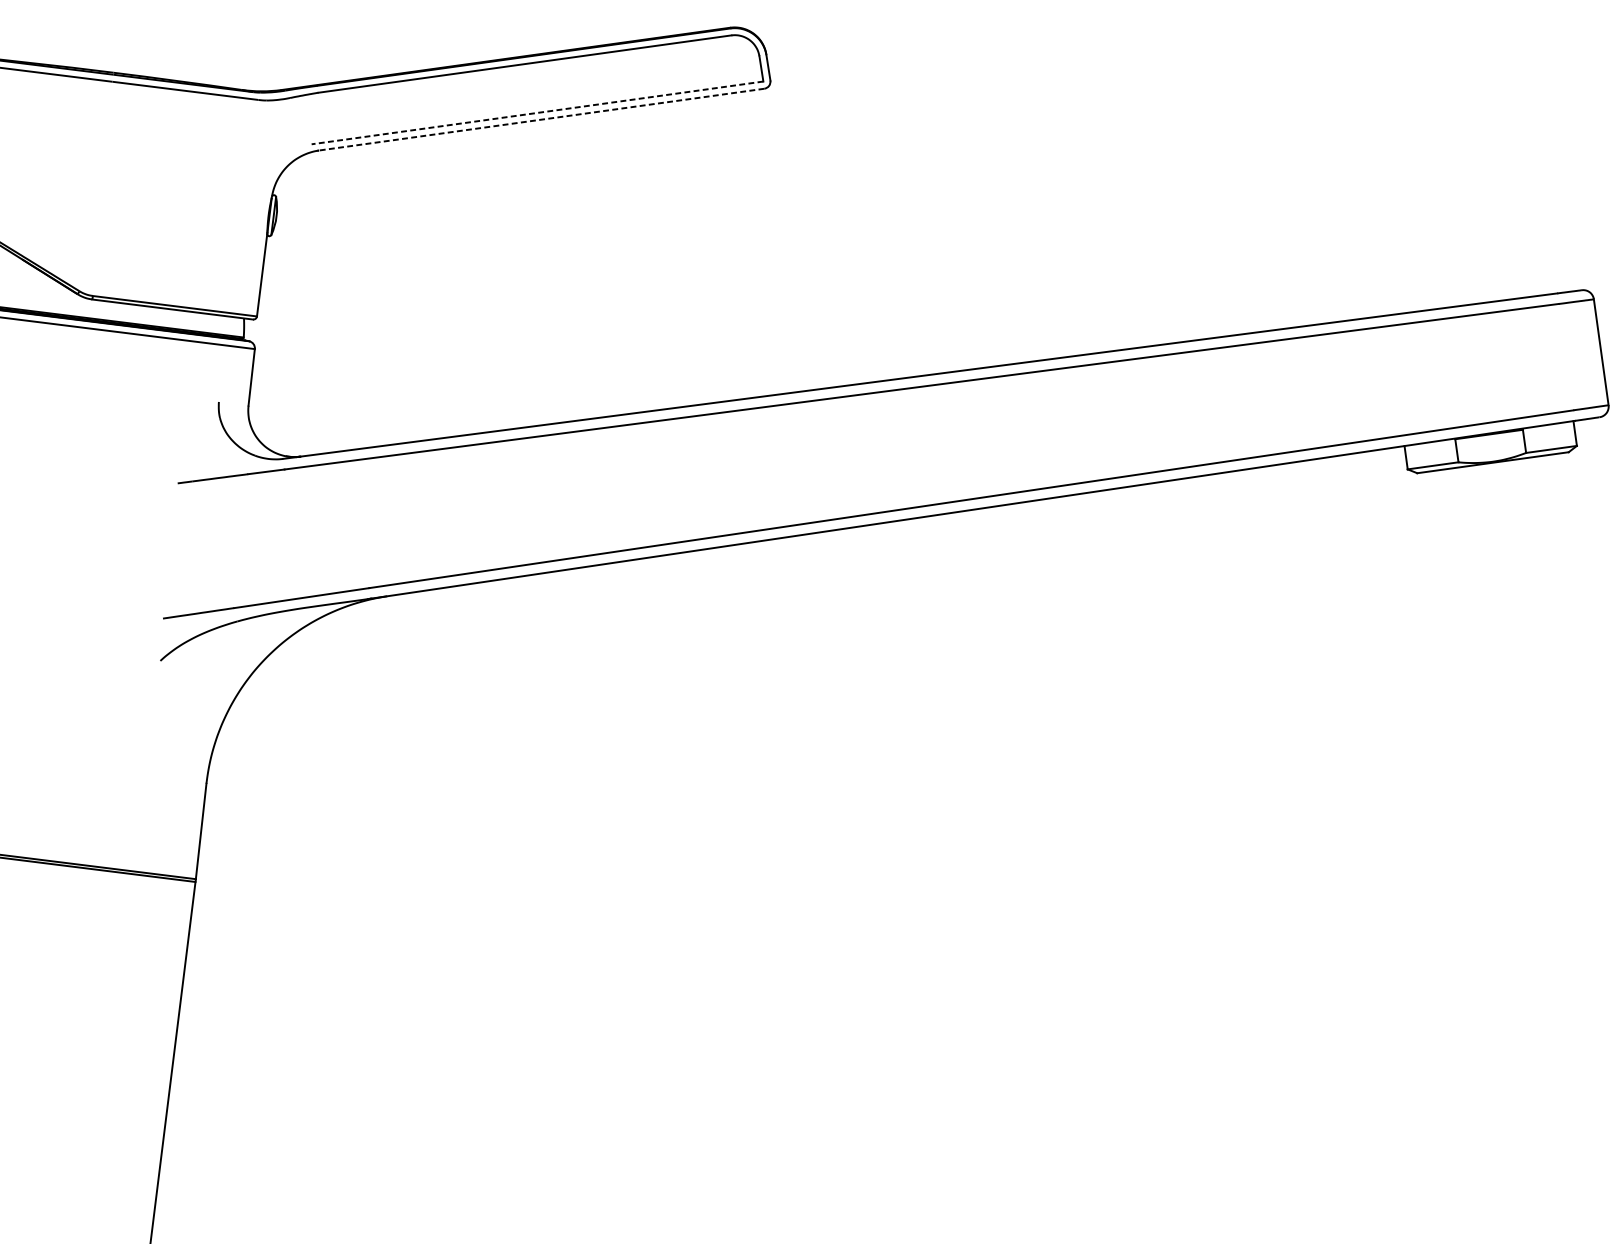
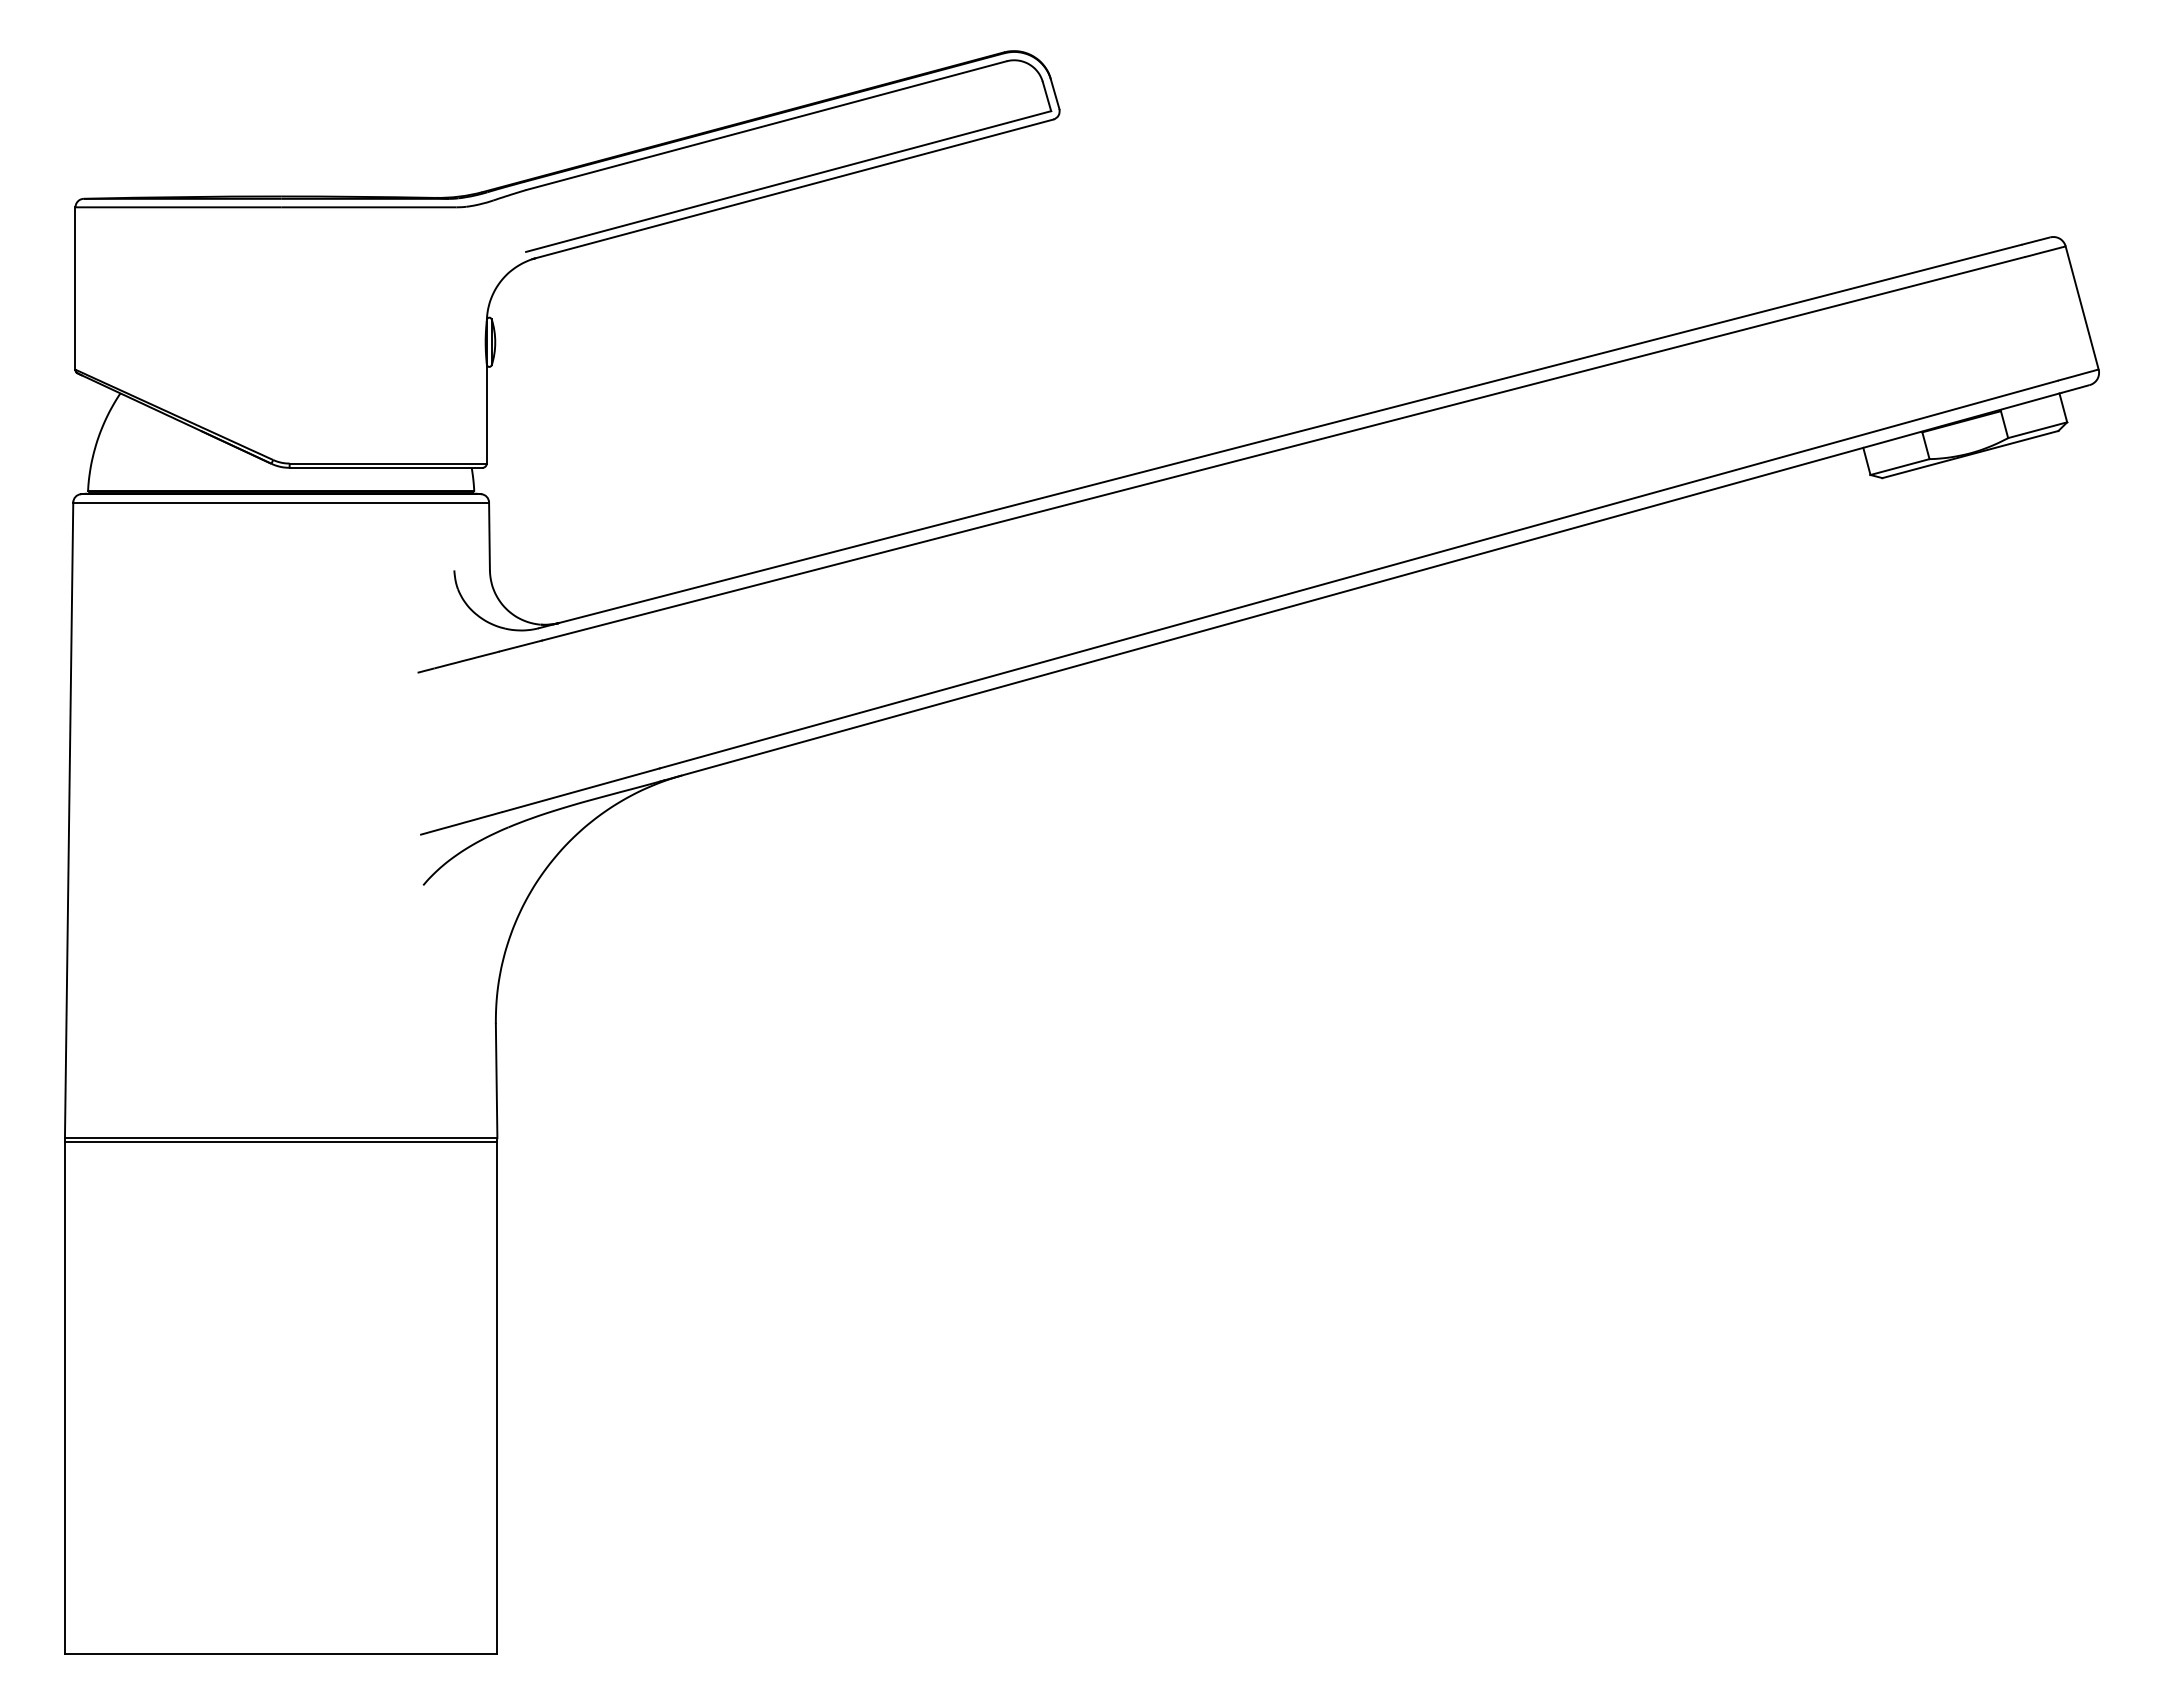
line: (537, 112) -> (788, 181), dashed -> solid
line: (539, 119) -> (792, 189), dashed -> solid

